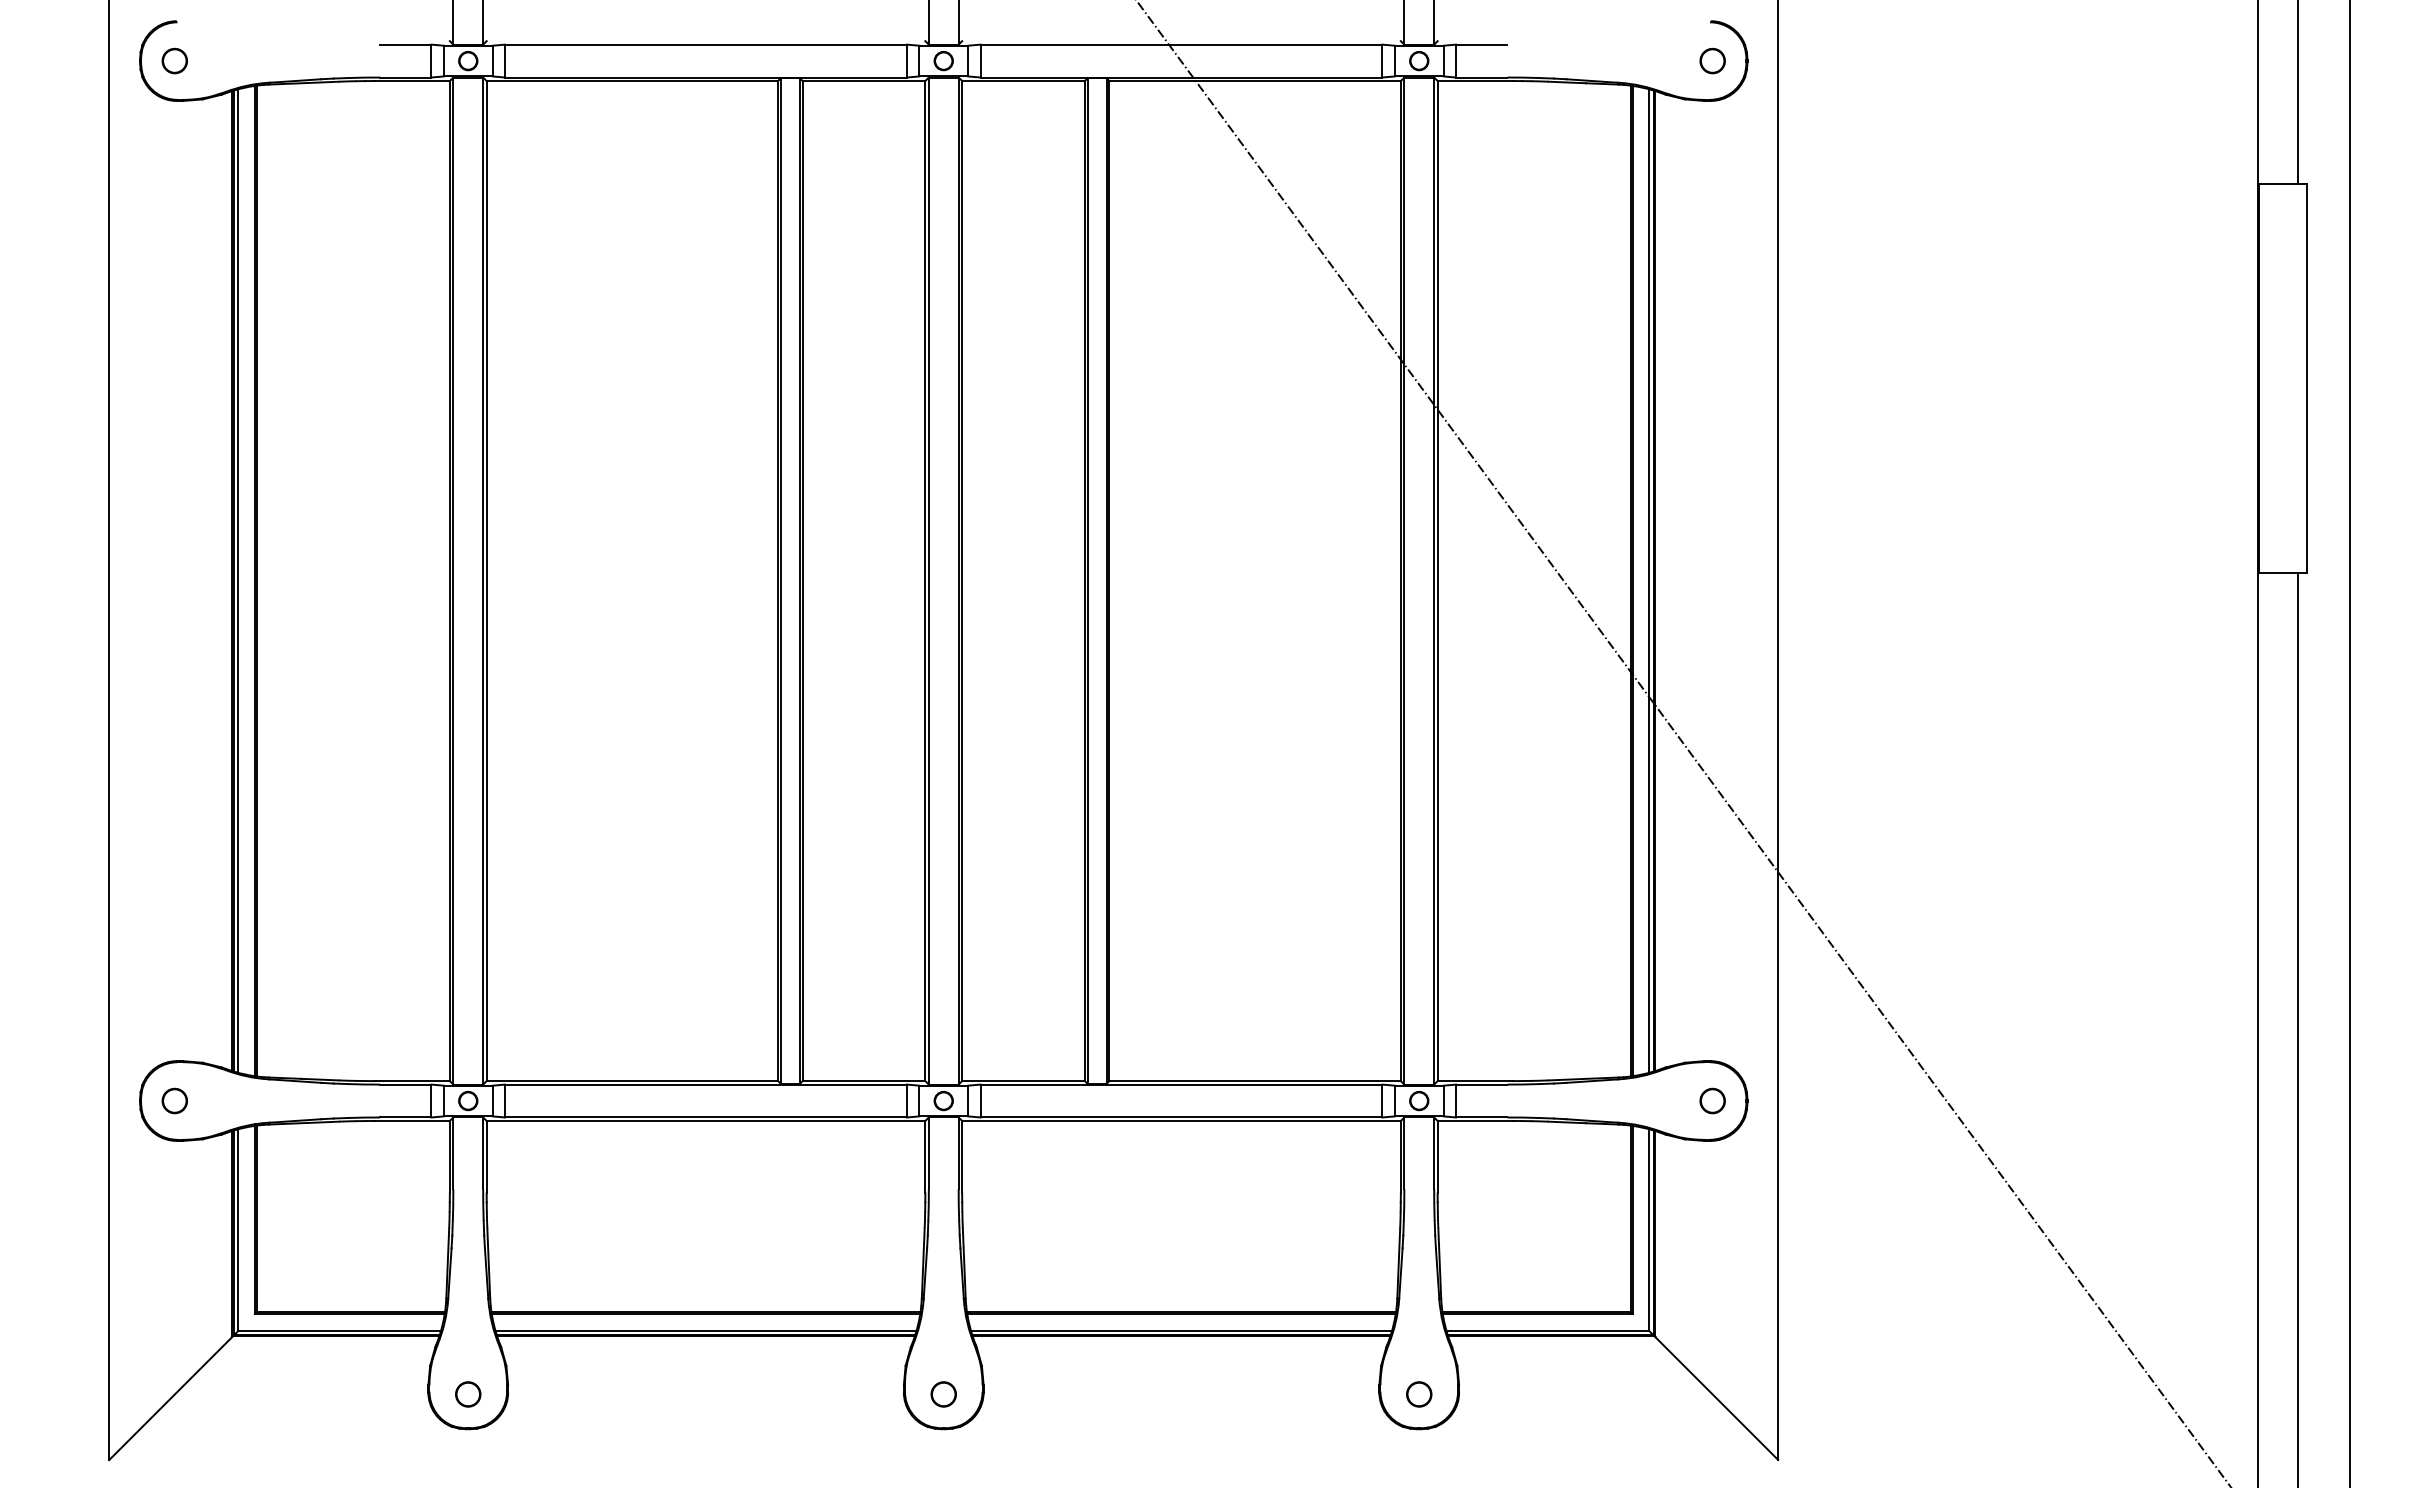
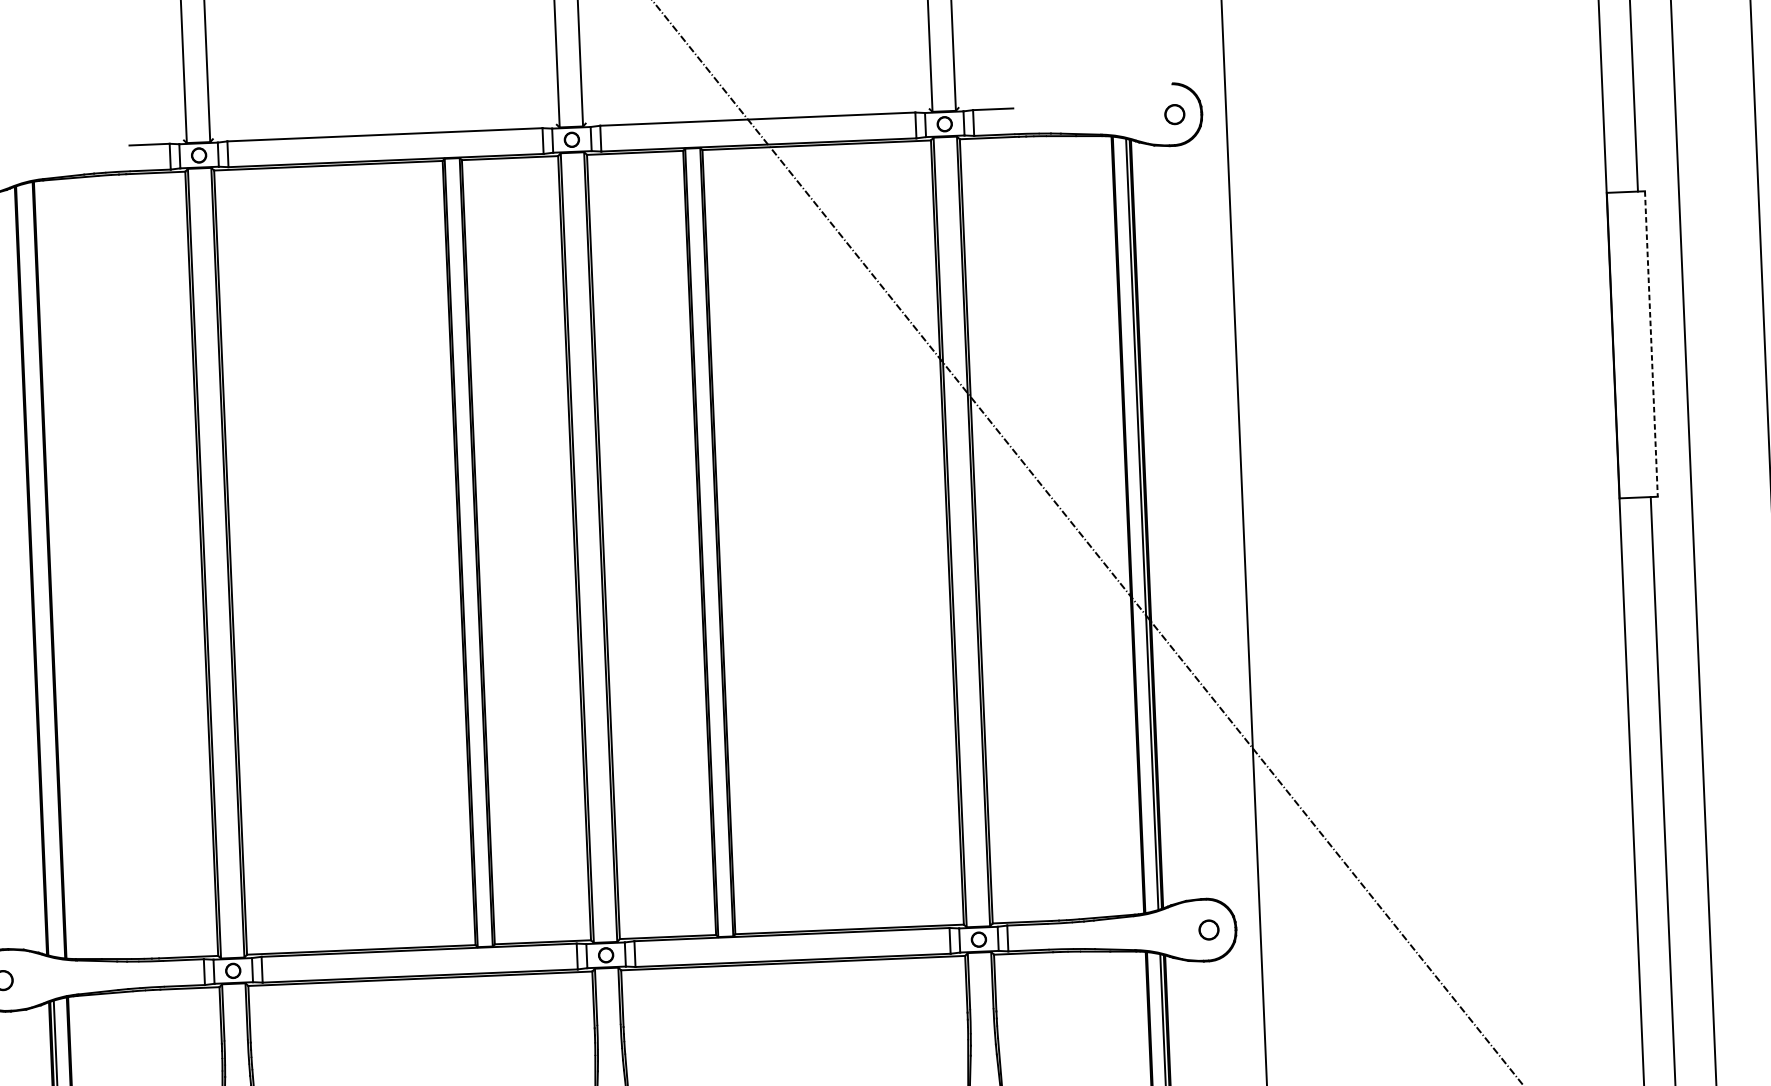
line: (2307, 378) -> (1651, 343), solid -> dashed
line: (238, 580) -> (35, 570), removed

